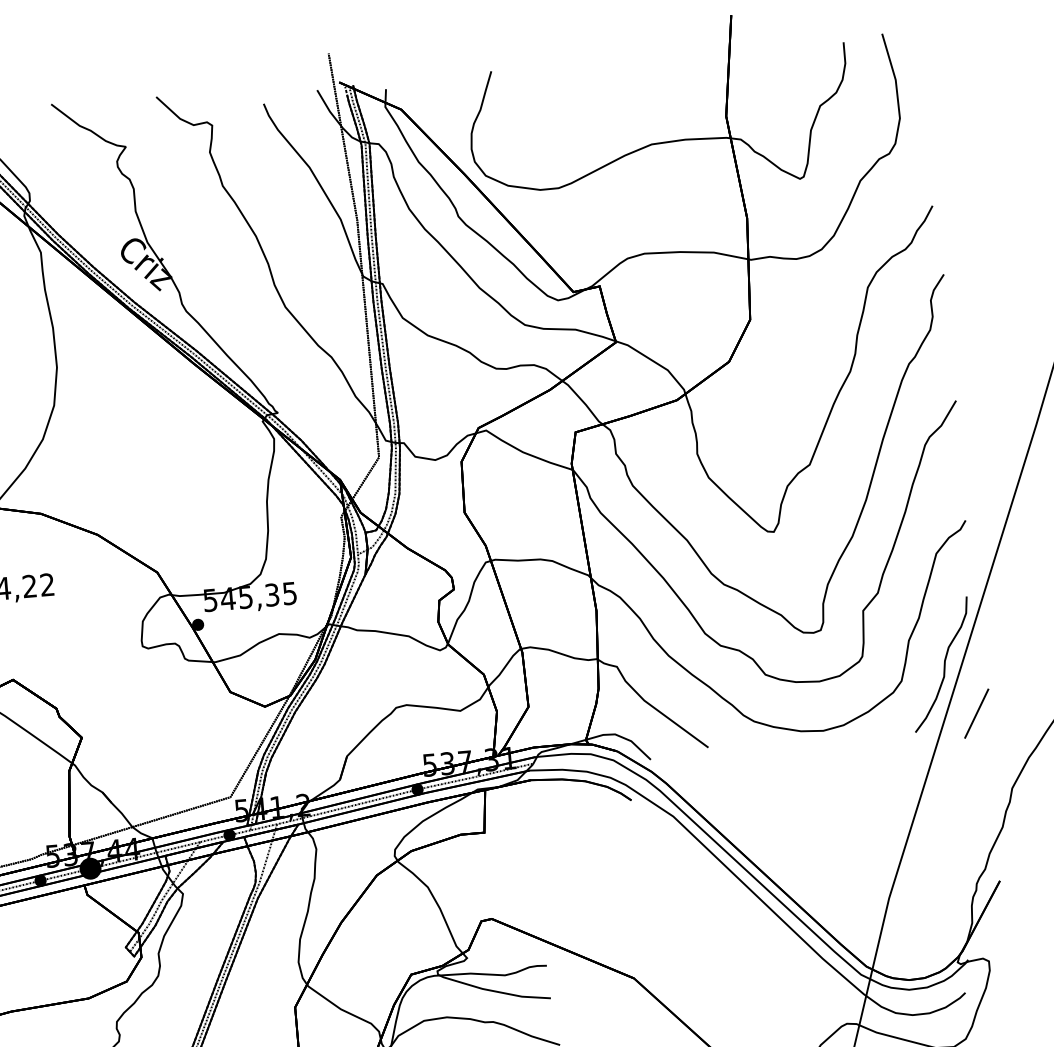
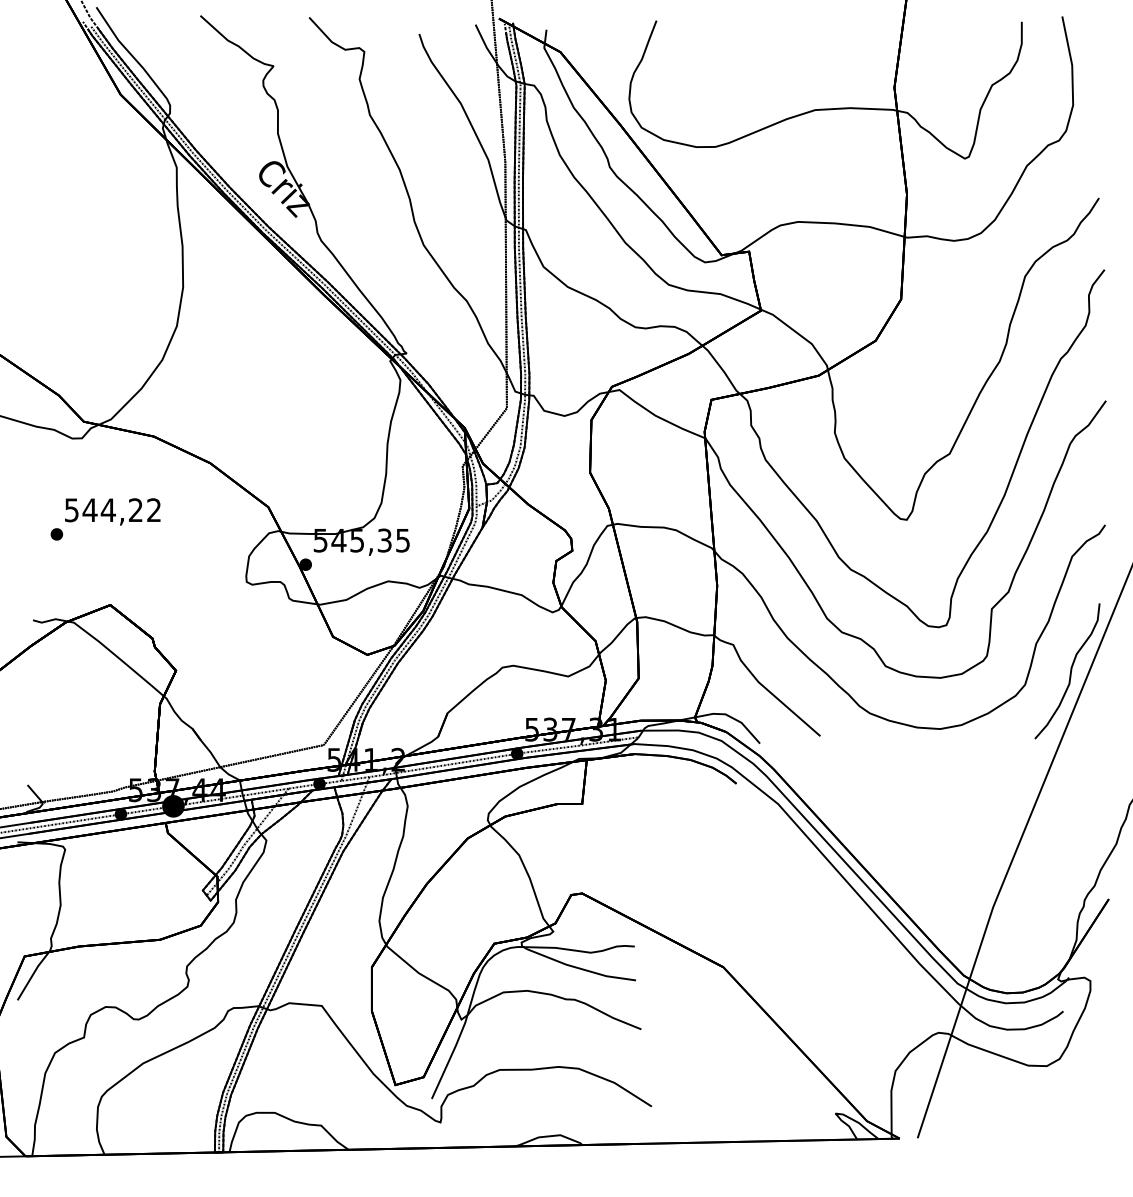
line: (976, 713) -> (1099, 724), removed

